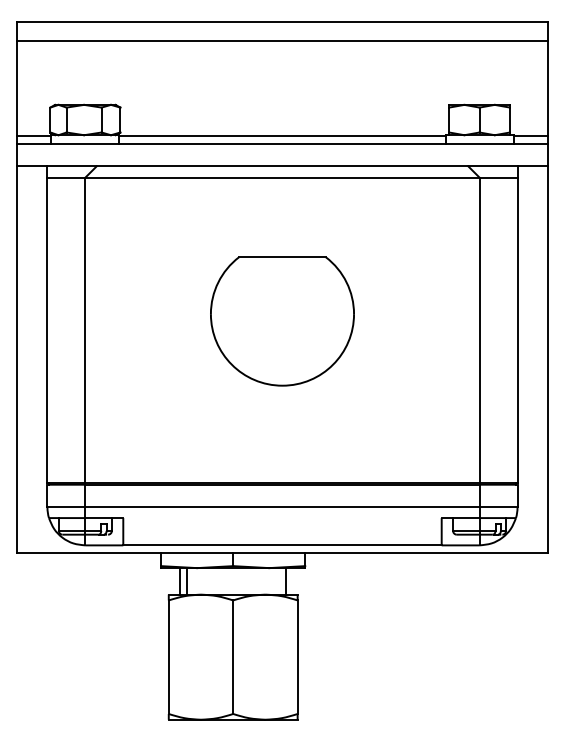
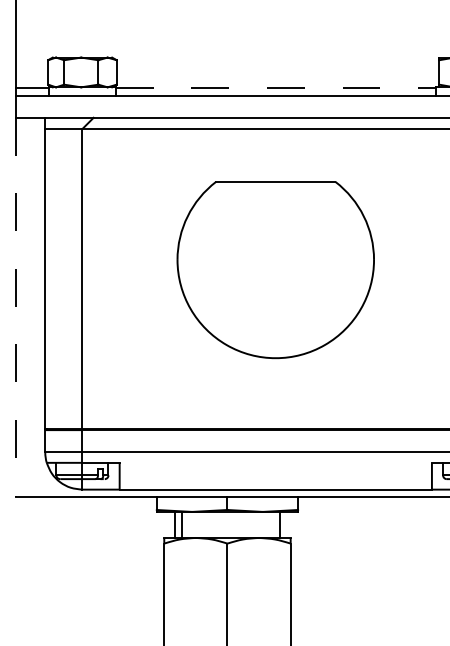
line: (282, 135) -> (275, 87), solid -> dashed
part: (282, 321) -> (275, 270), size x1.4
line: (17, 360) -> (15, 308), solid -> dashed

